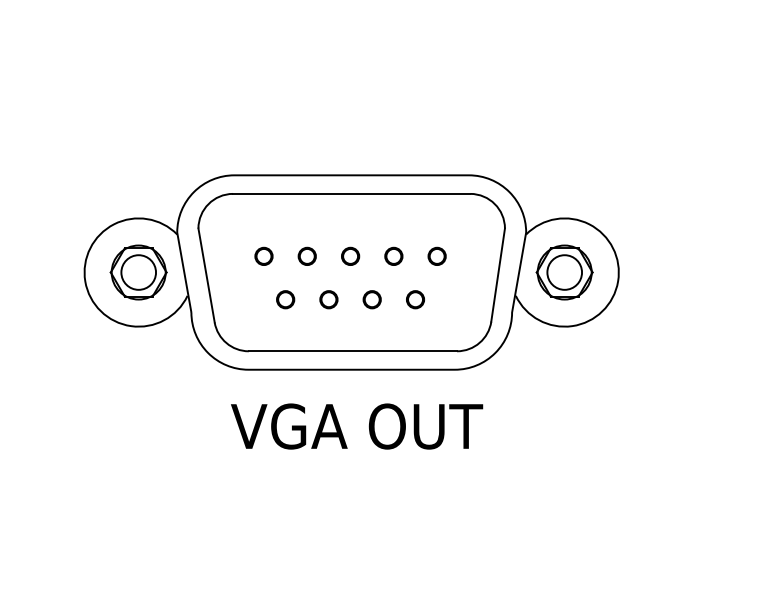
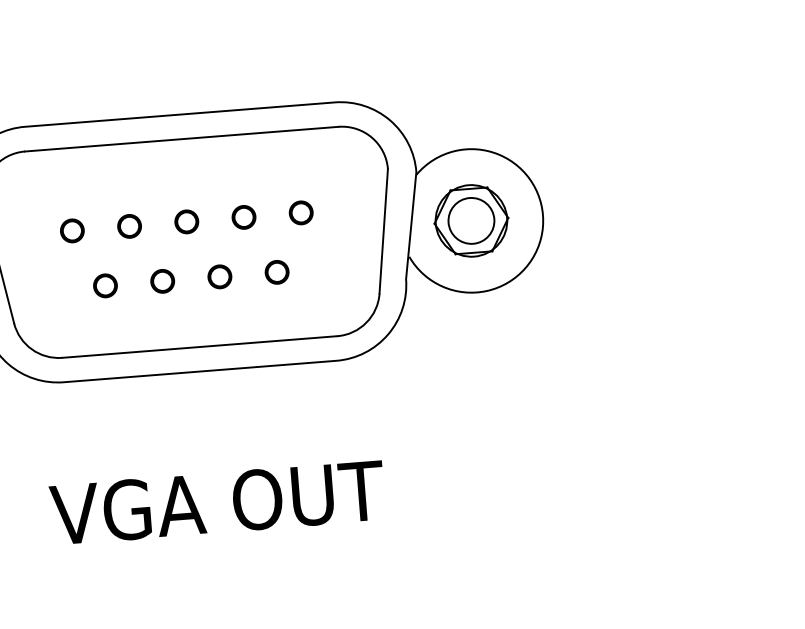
text: (357, 426) -> (218, 502), moved

